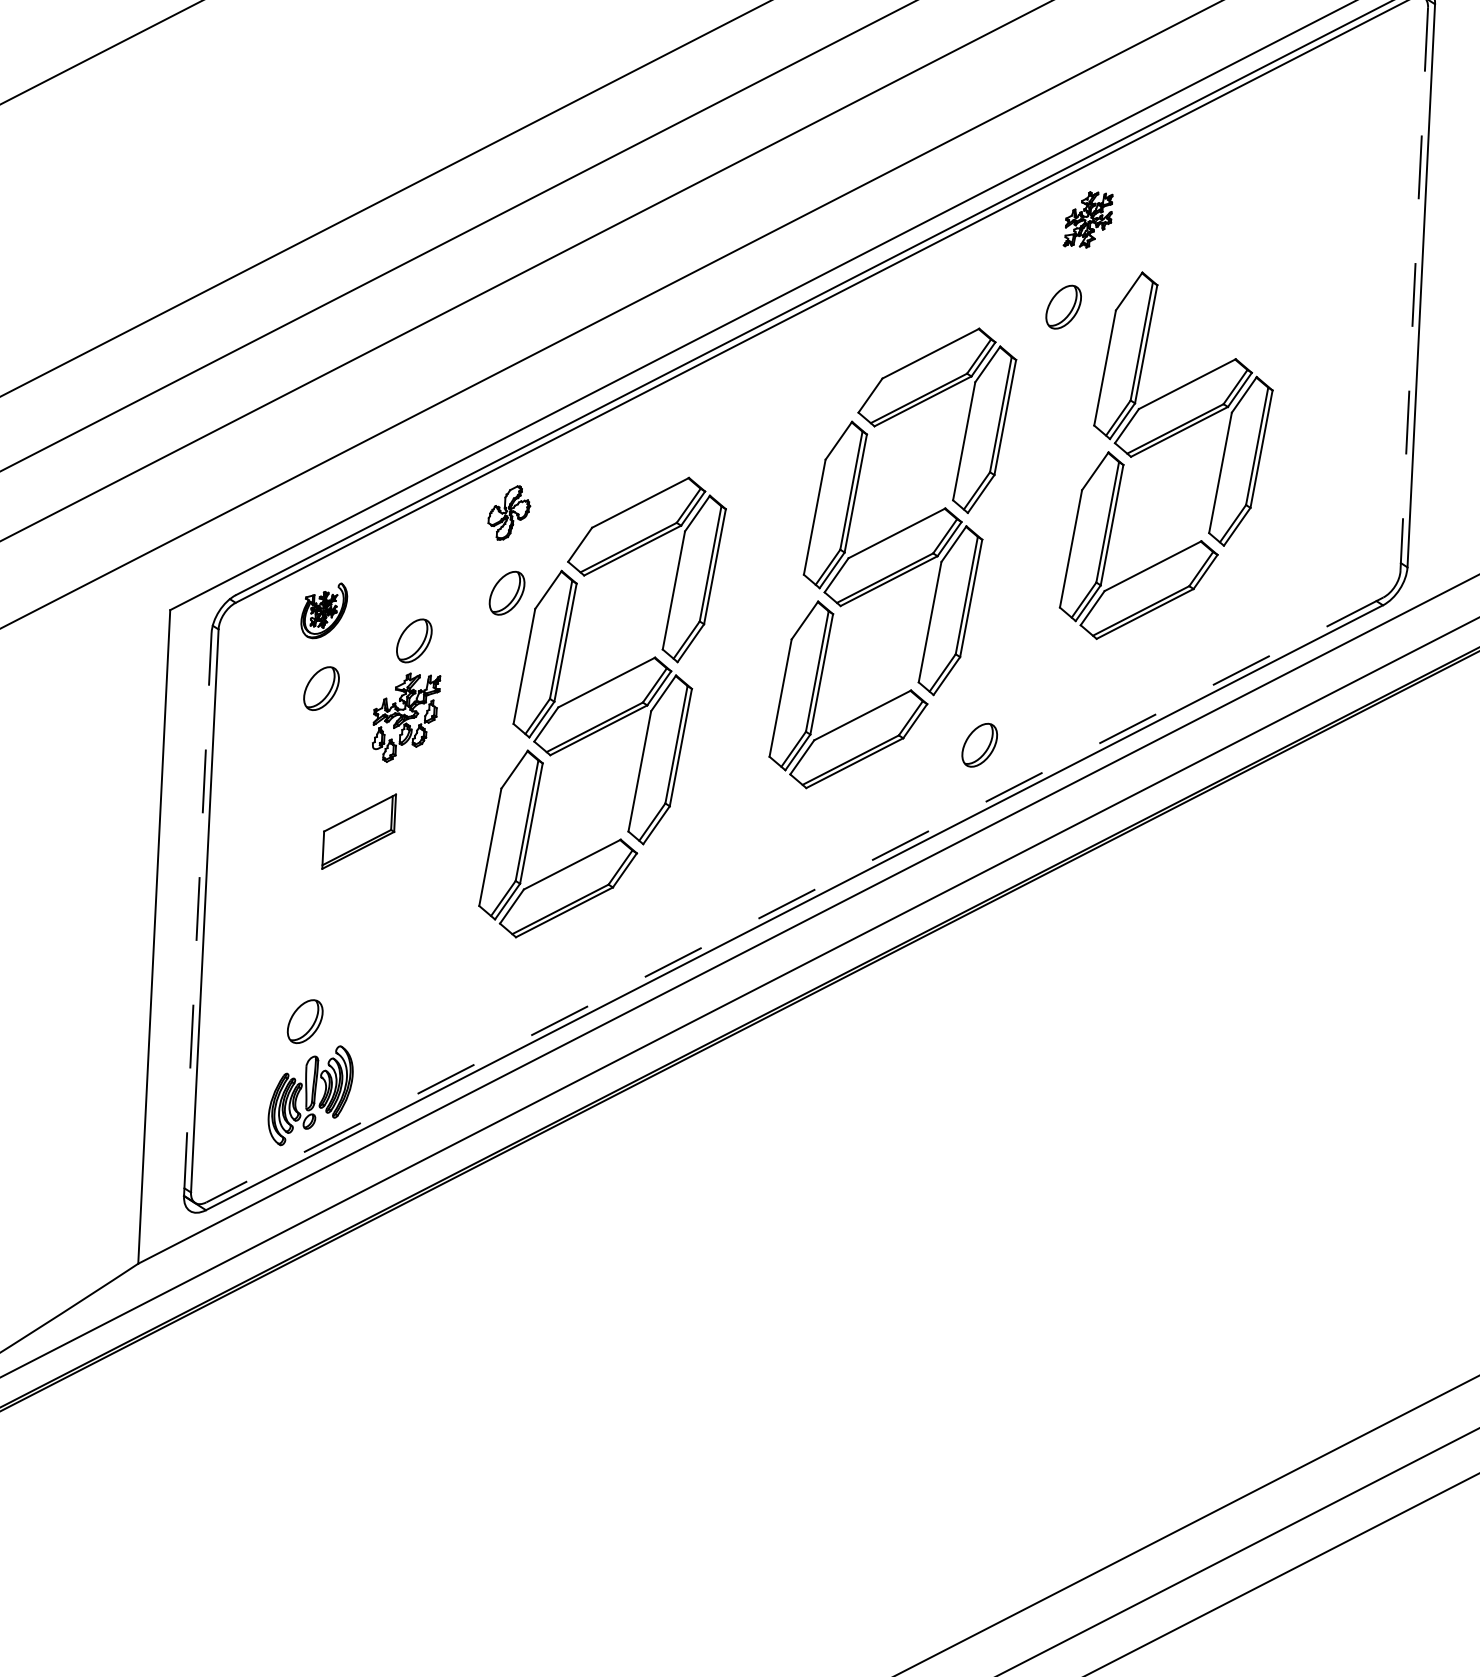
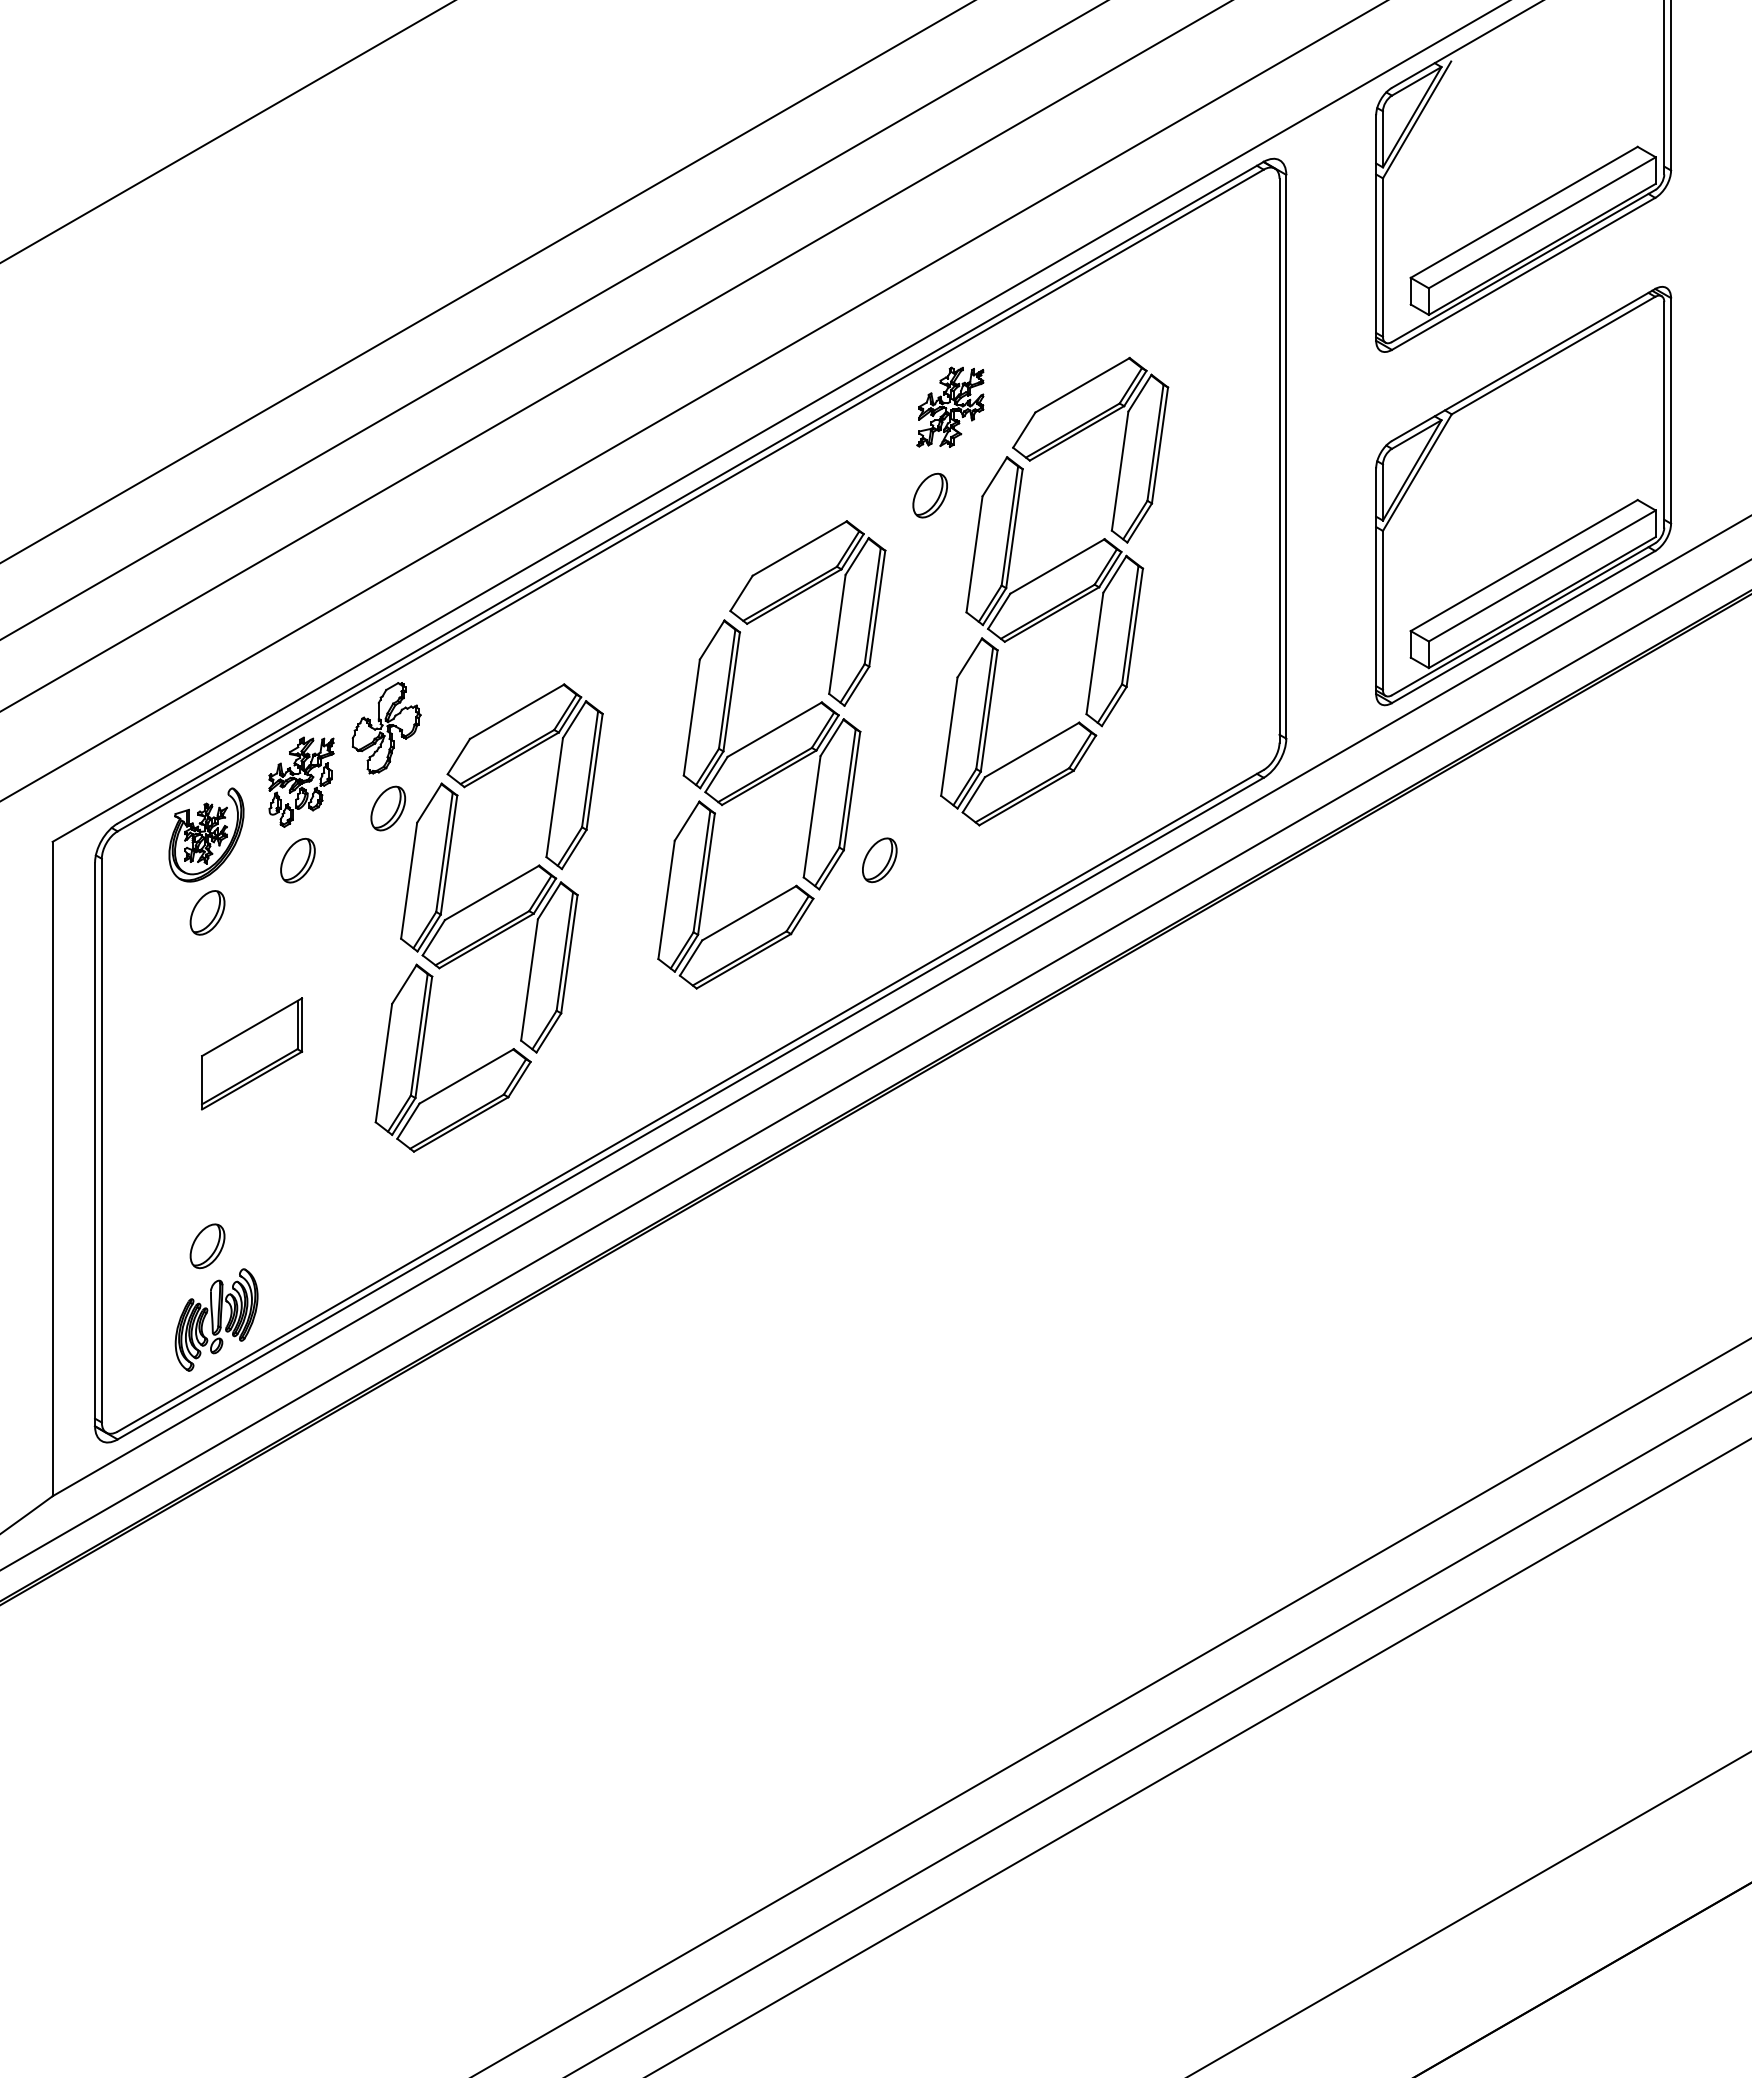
part: (1088, 219) -> (950, 406), size x1.43
part: (1218, 250) -> (1082, 431), added
line: (1414, 289) -> (1279, 460), dashed -> solid
part: (509, 513) -> (386, 728), size x1.67
part: (324, 610) -> (206, 834), size x1.67
part: (406, 717) -> (301, 781), moved
part: (979, 745) -> (879, 860), moved
part: (359, 831) -> (252, 1053), size x1.43
line: (794, 899) -> (690, 1100), dashed -> solid
line: (198, 914) -> (95, 1144), dashed -> solid

